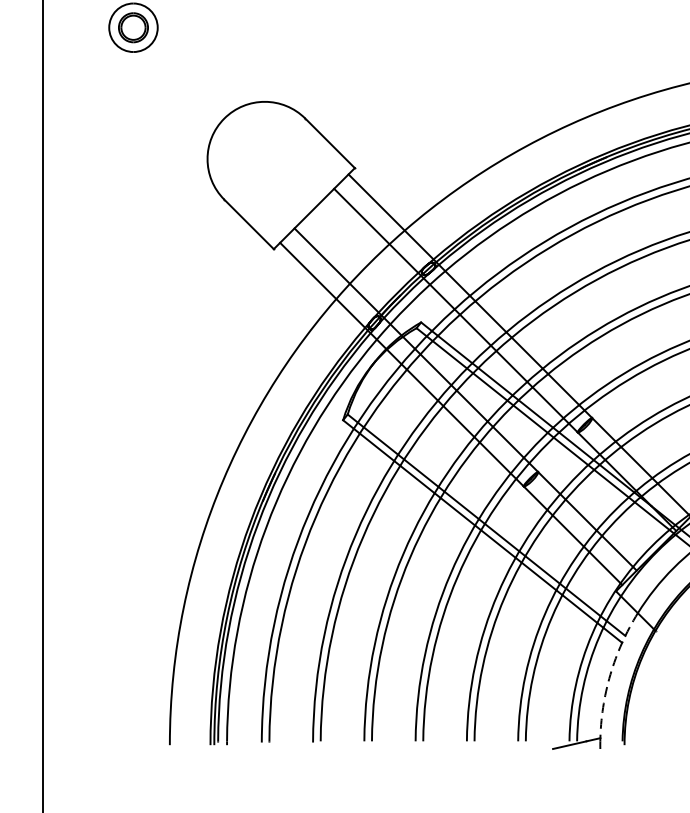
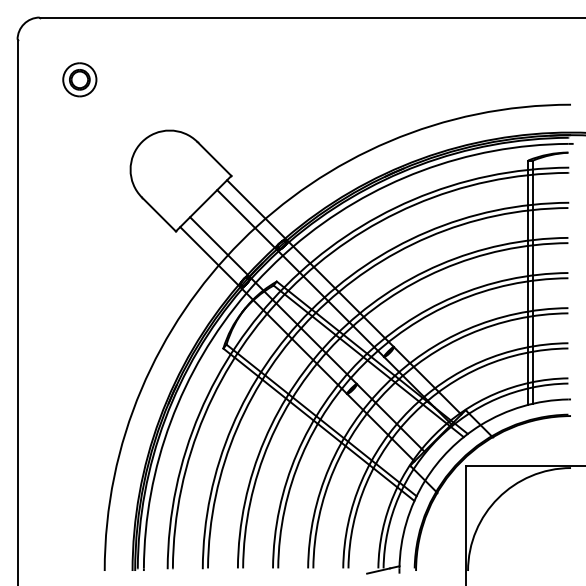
arc: (610, 674) -> (406, 522), dashed -> solid

